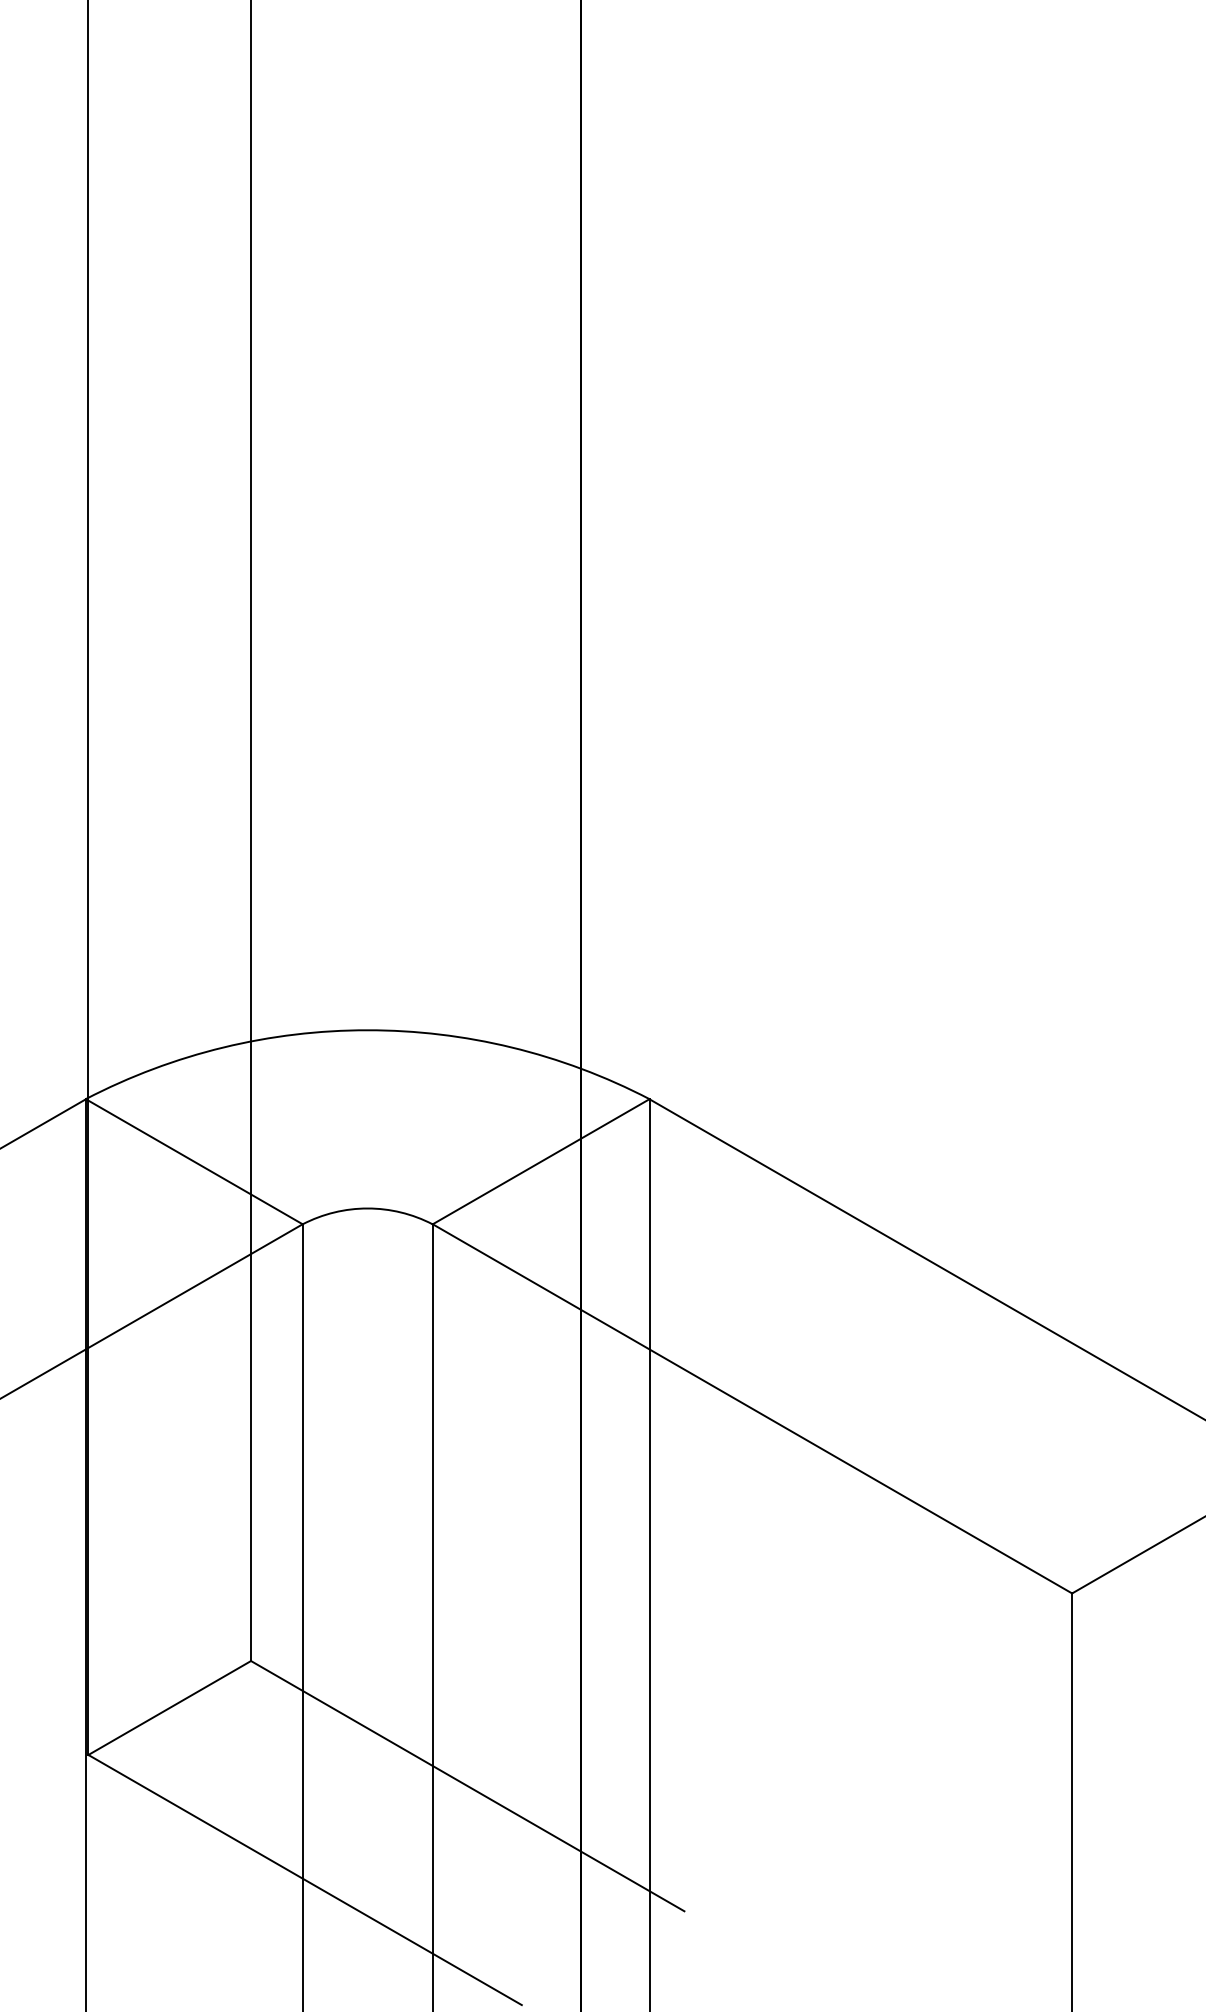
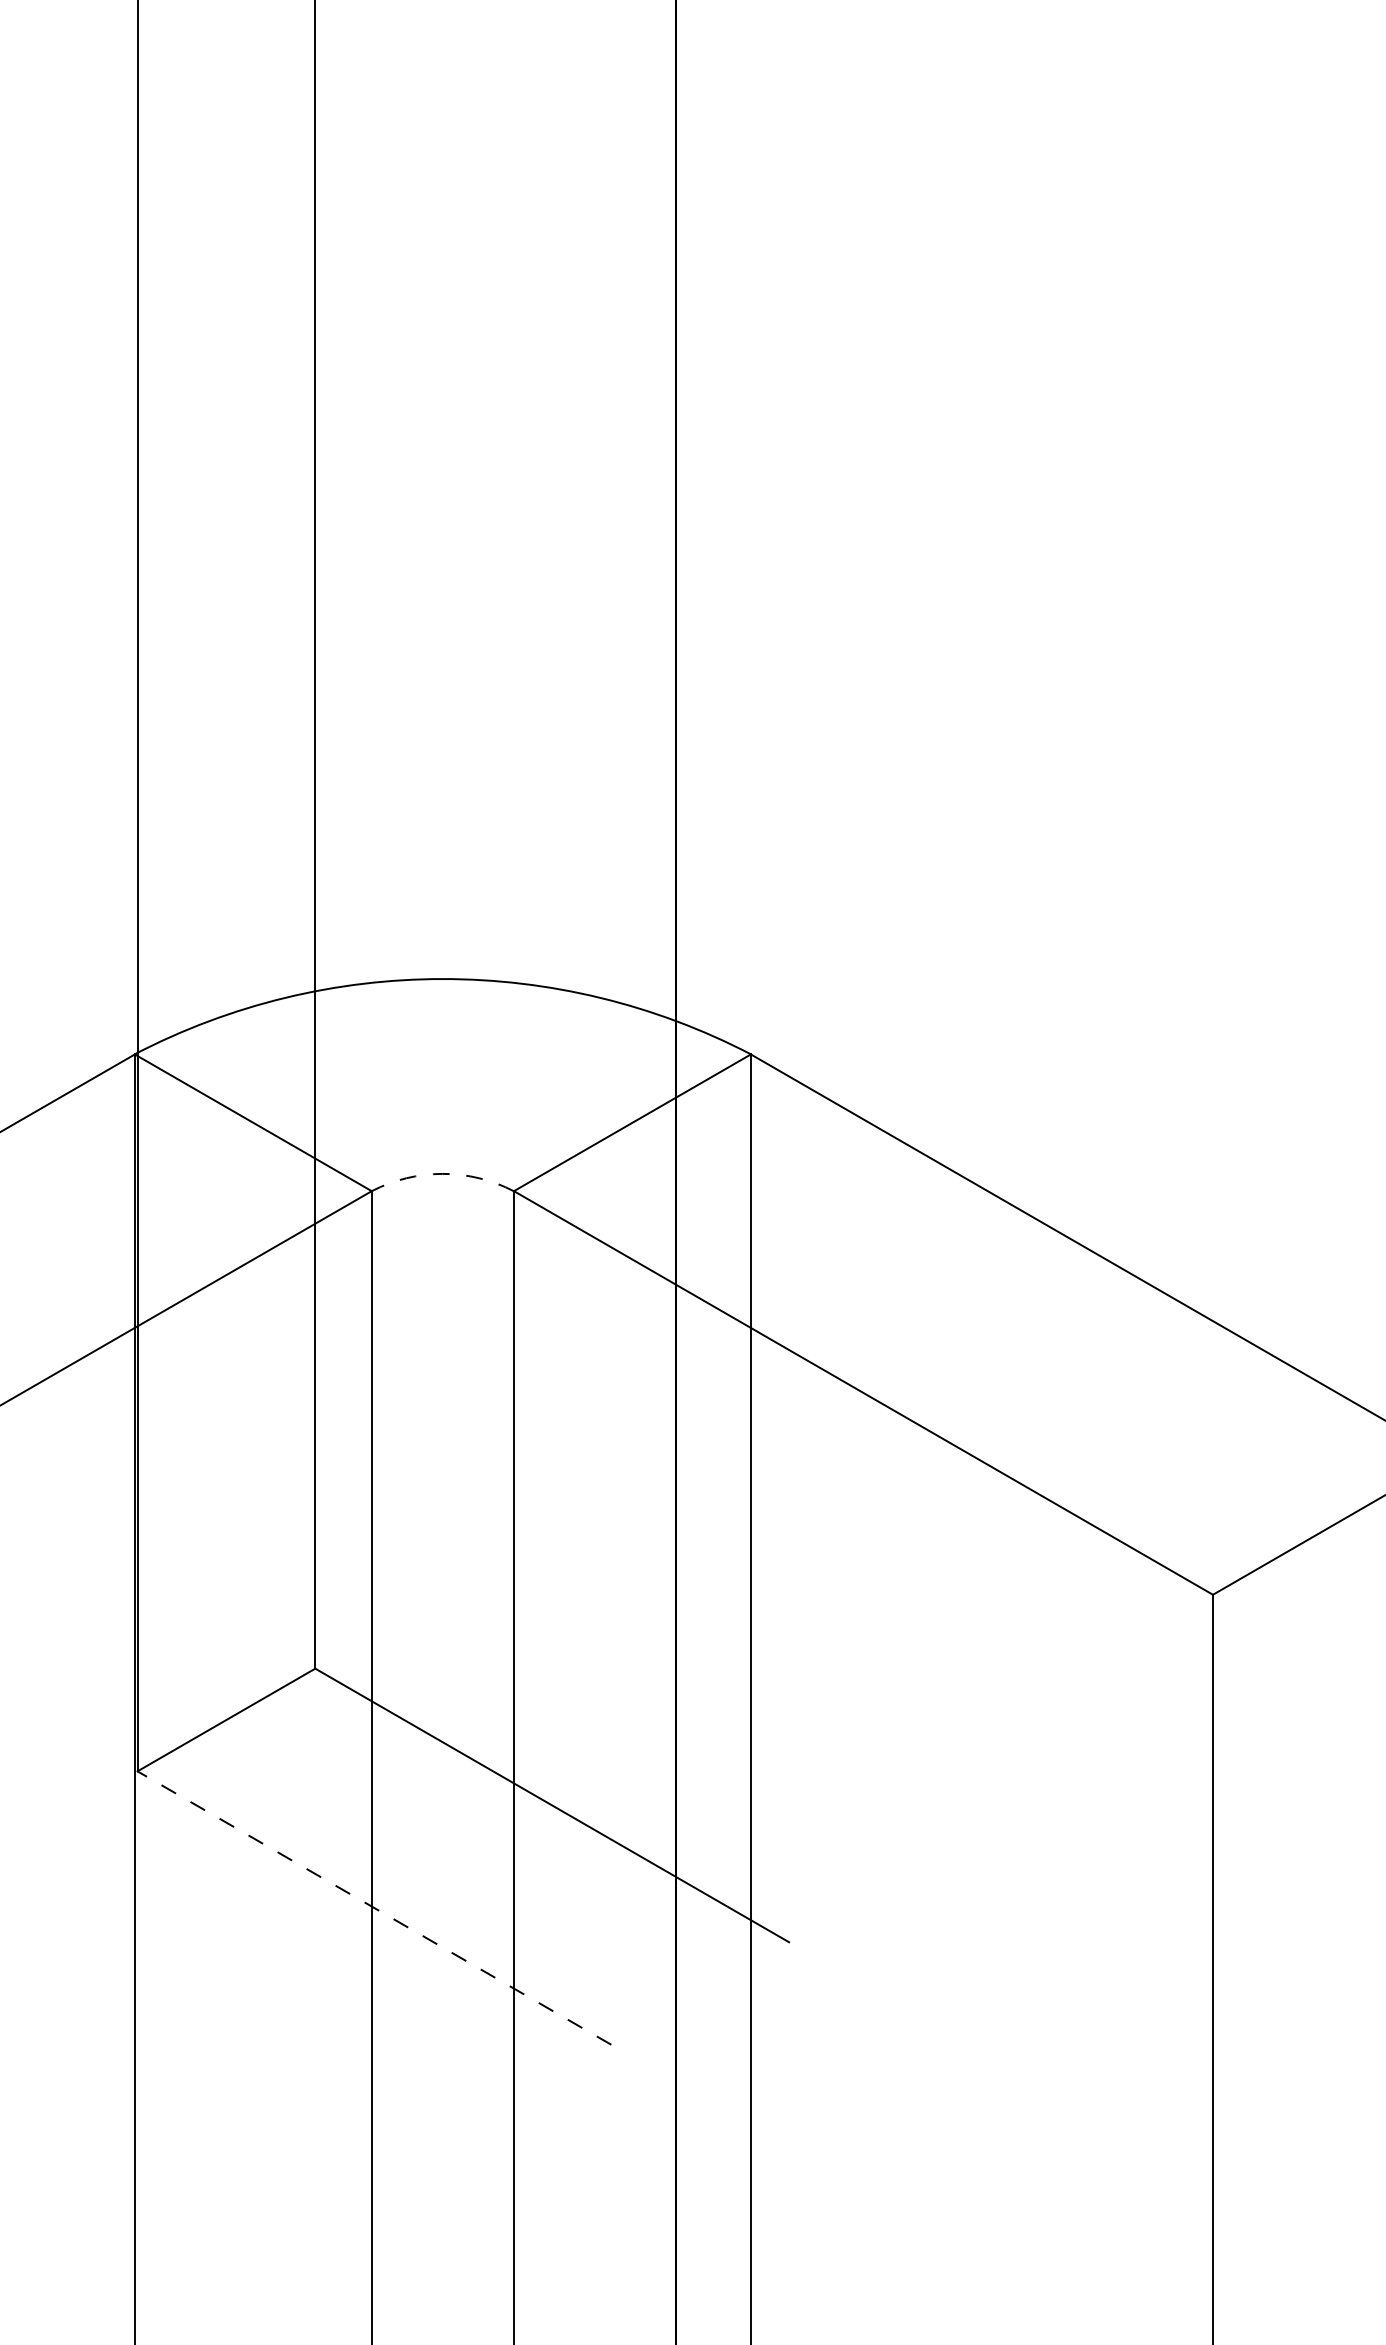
arc: (367, 1208) -> (442, 1173), solid -> dashed
line: (305, 1880) -> (374, 1908), solid -> dashed

